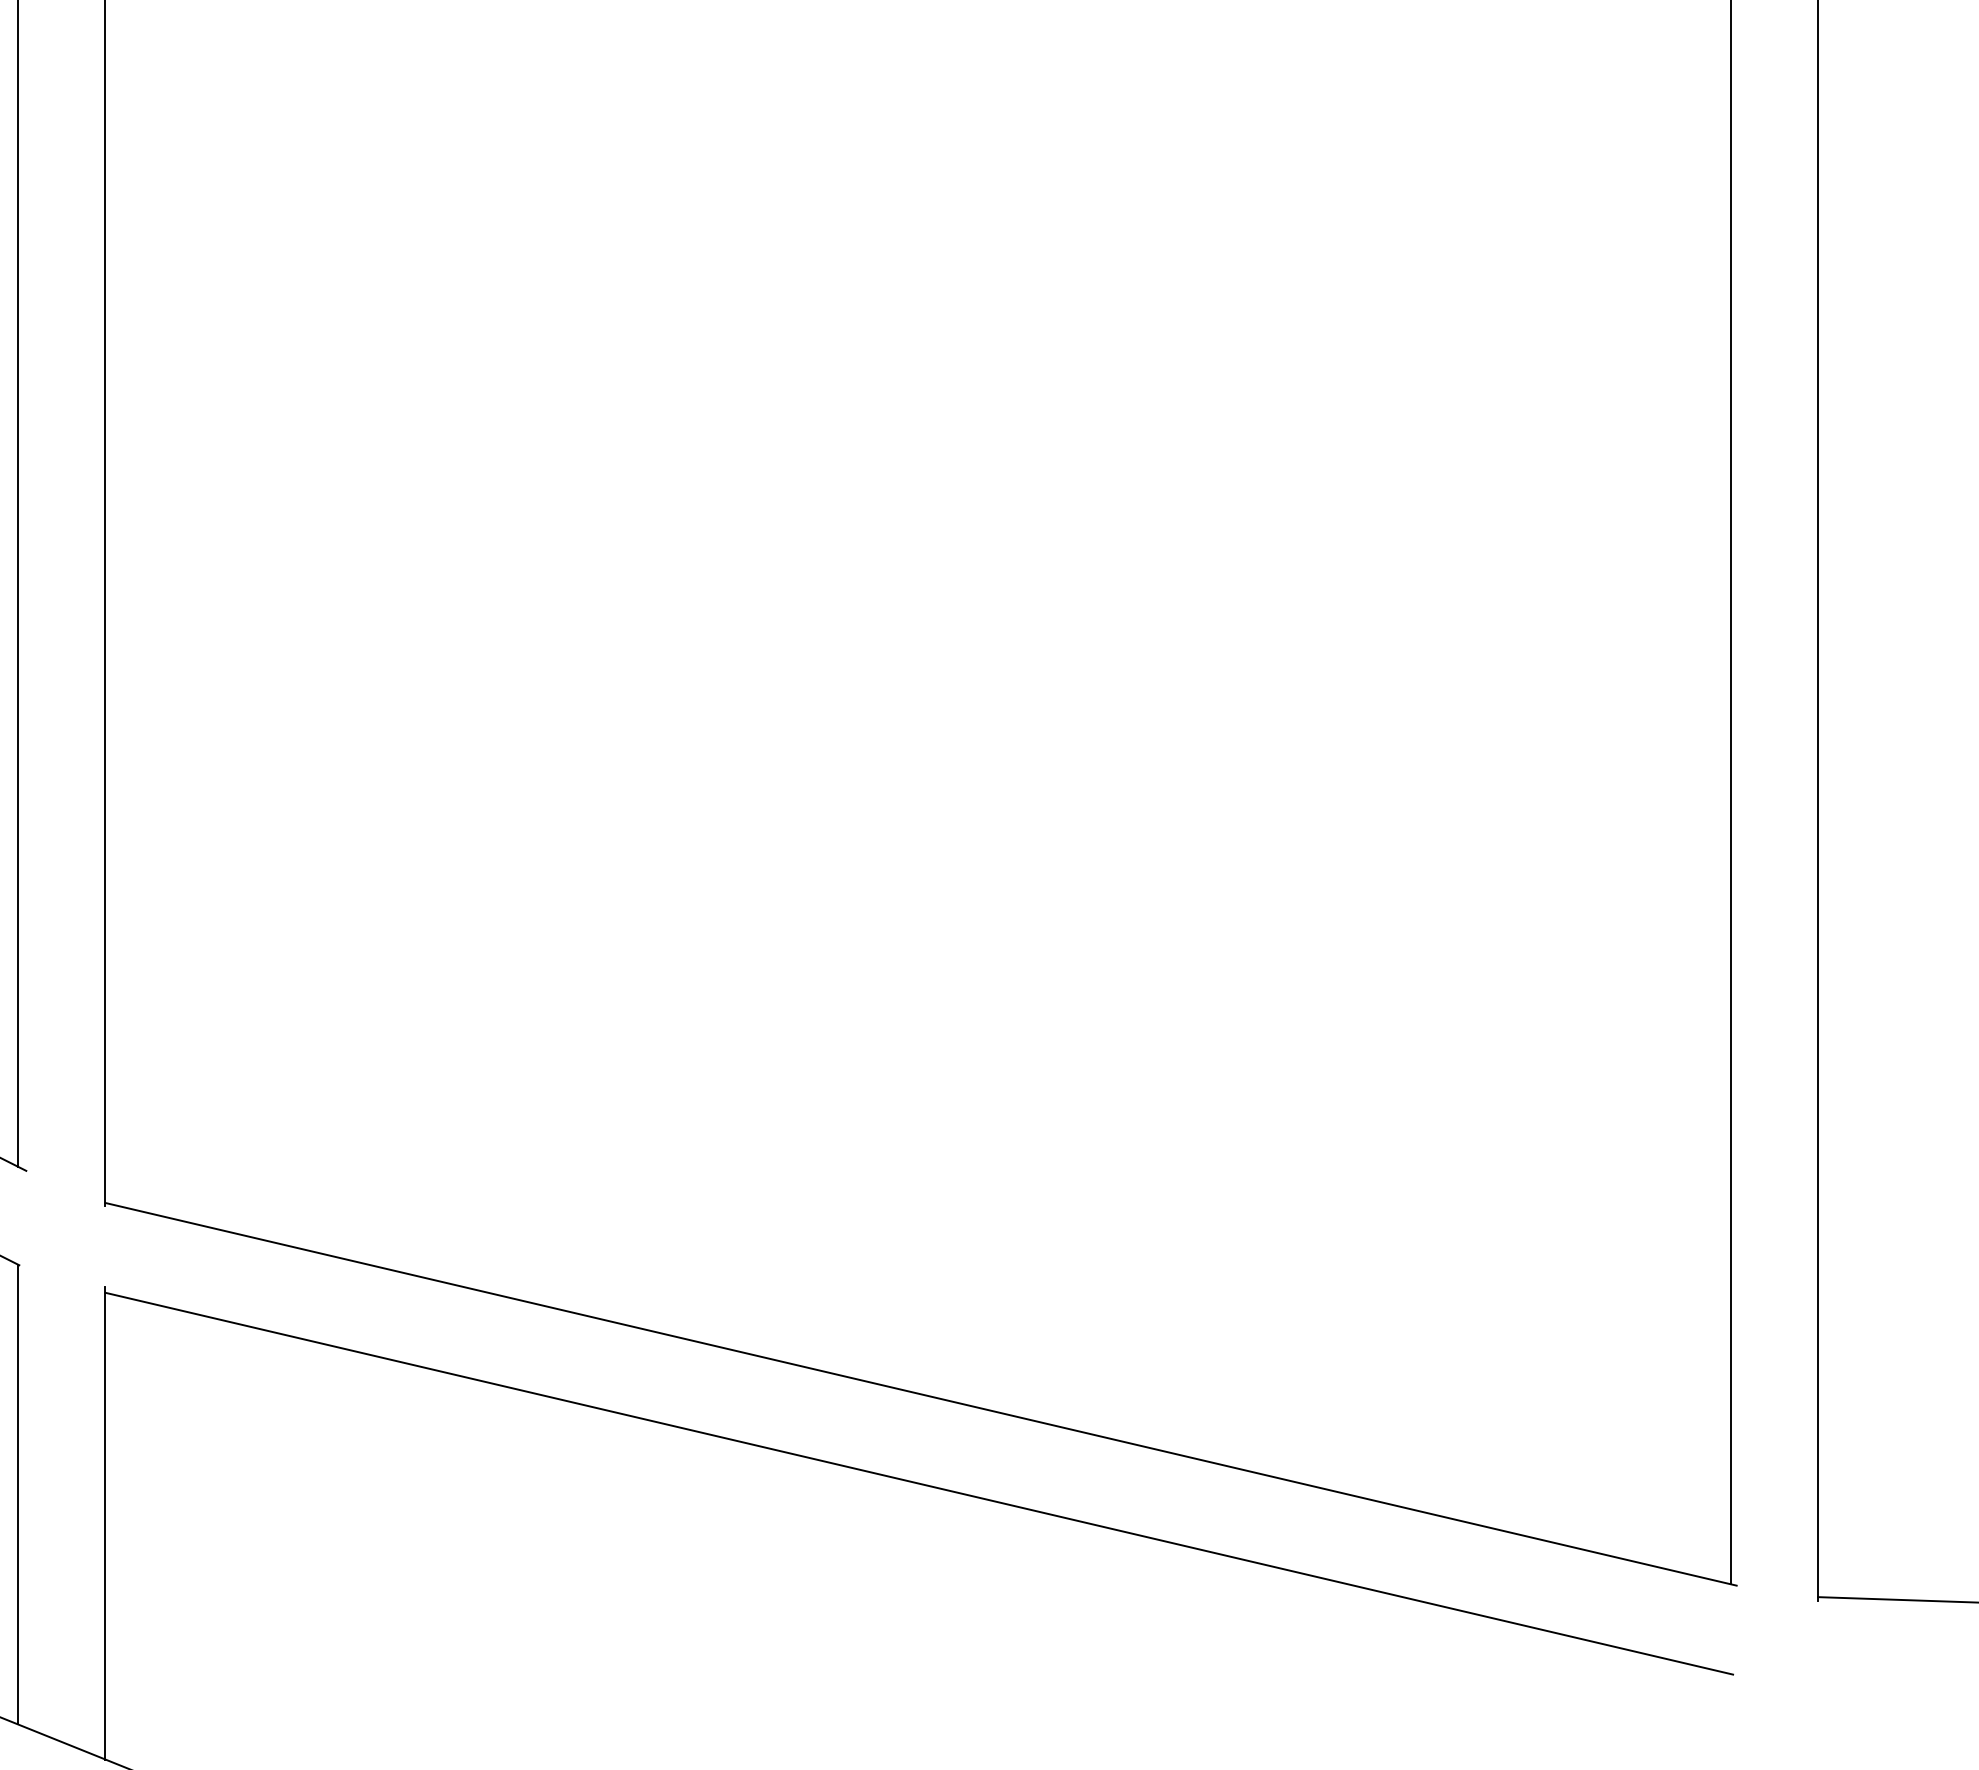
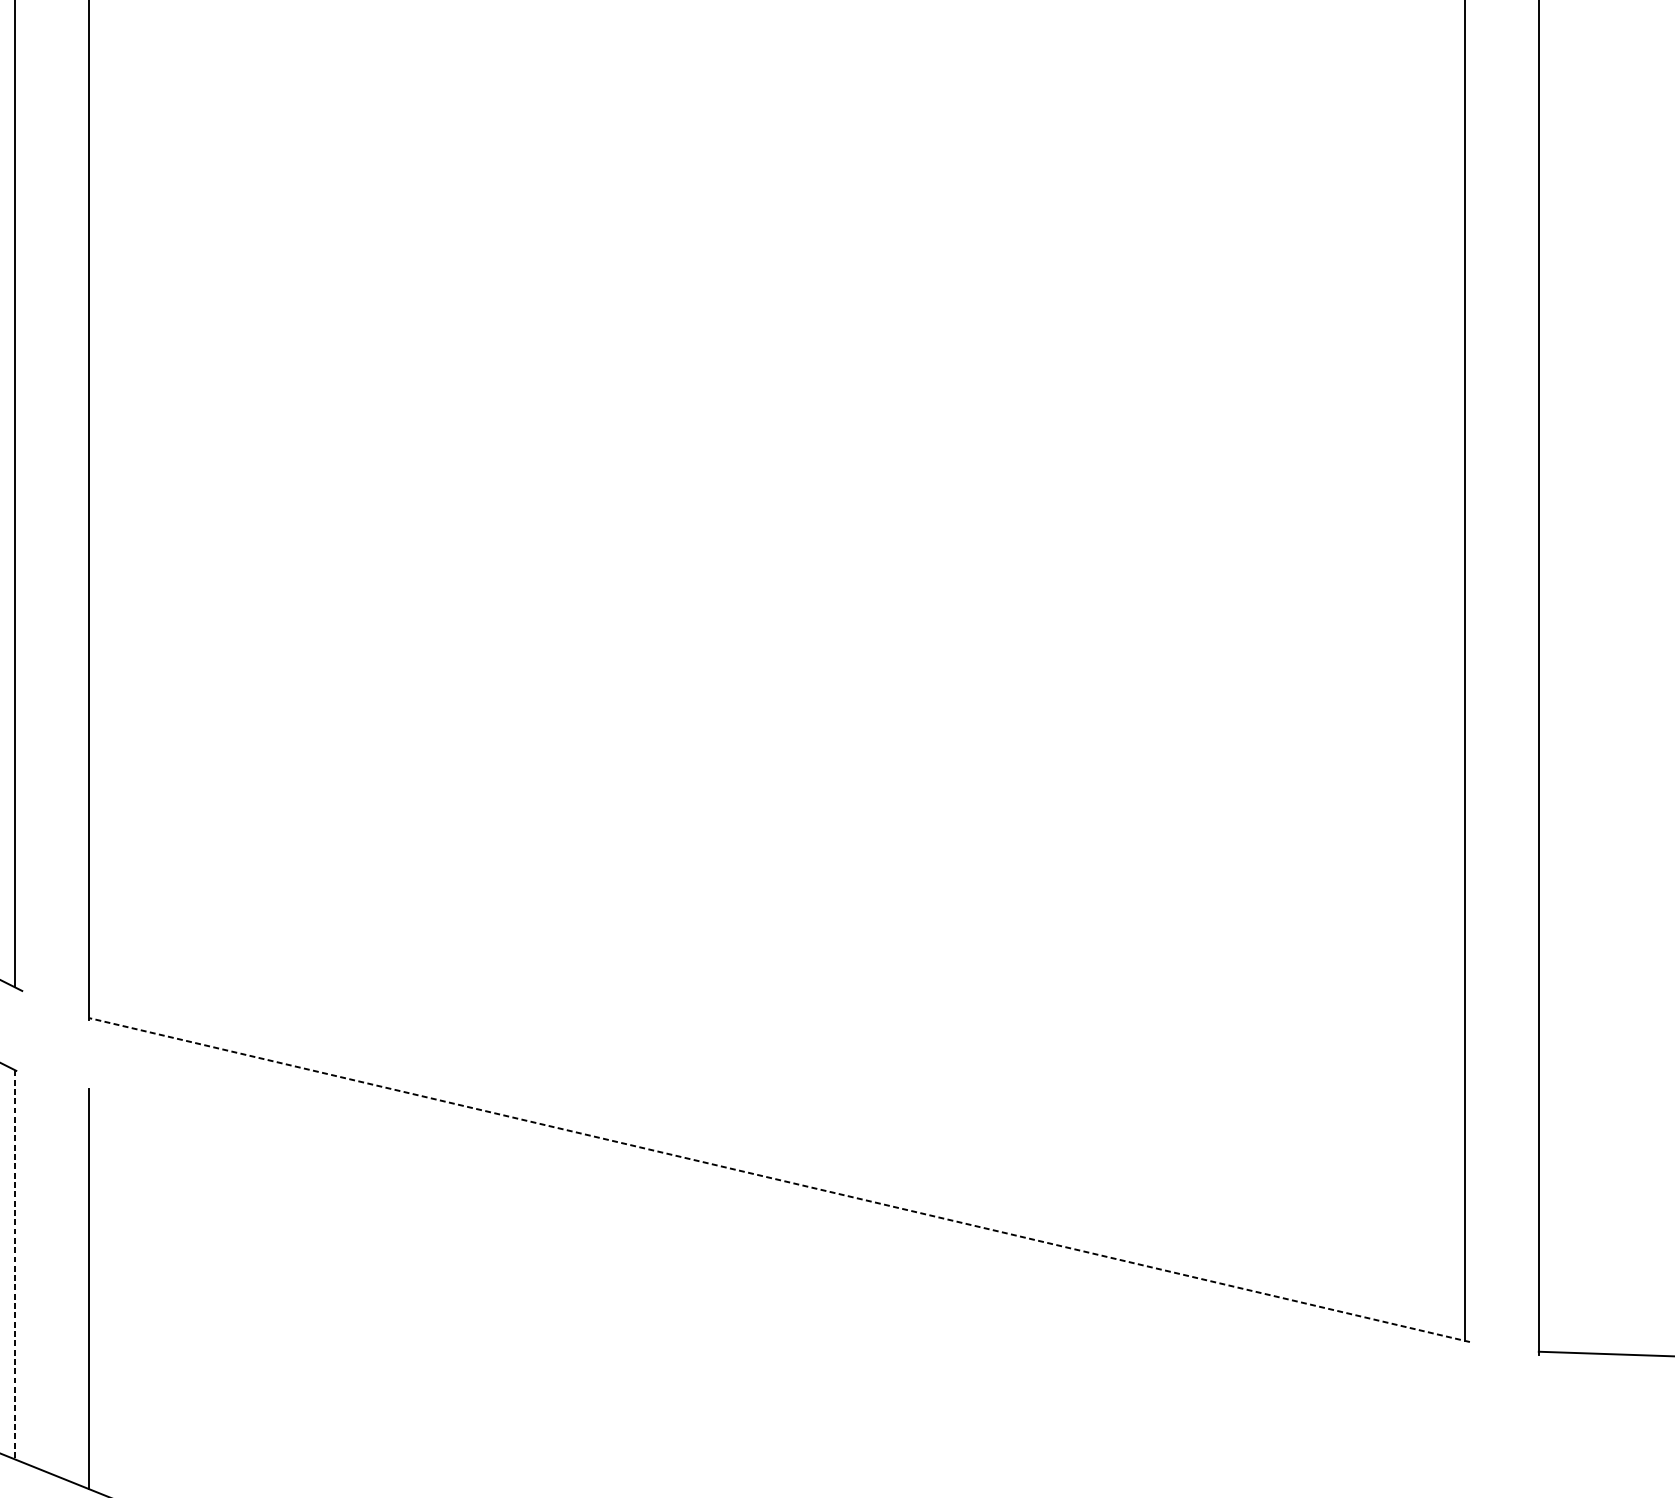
line: (921, 1394) -> (779, 1180), solid -> dashed
line: (919, 1483) -> (778, 1255), removed
line: (18, 1494) -> (15, 1264), solid -> dashed

